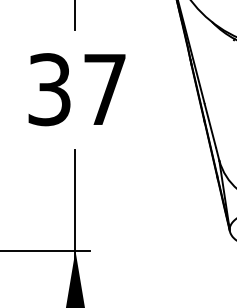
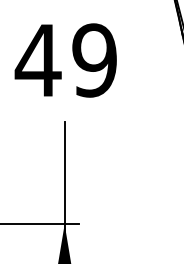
text: (76, 89) -> (65, 60), 37 -> 49

